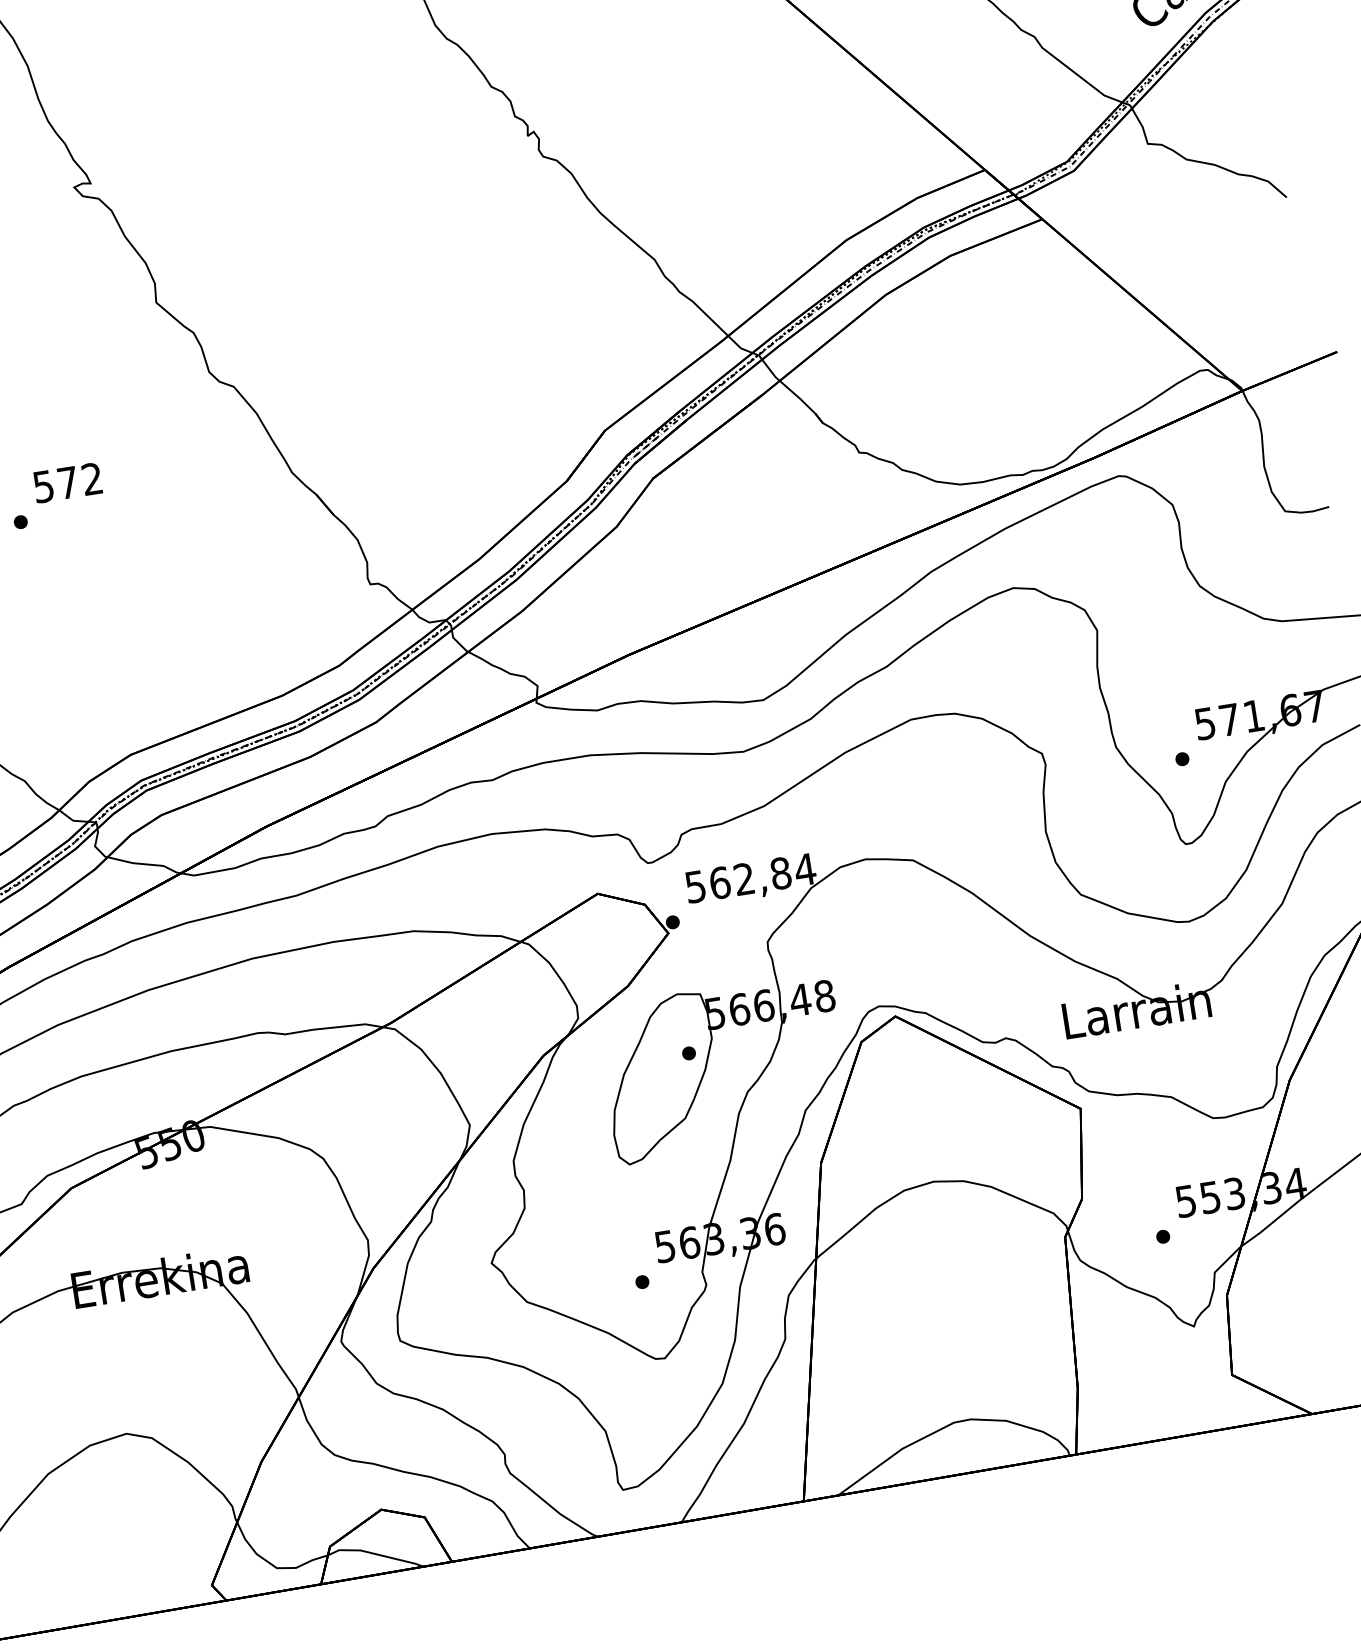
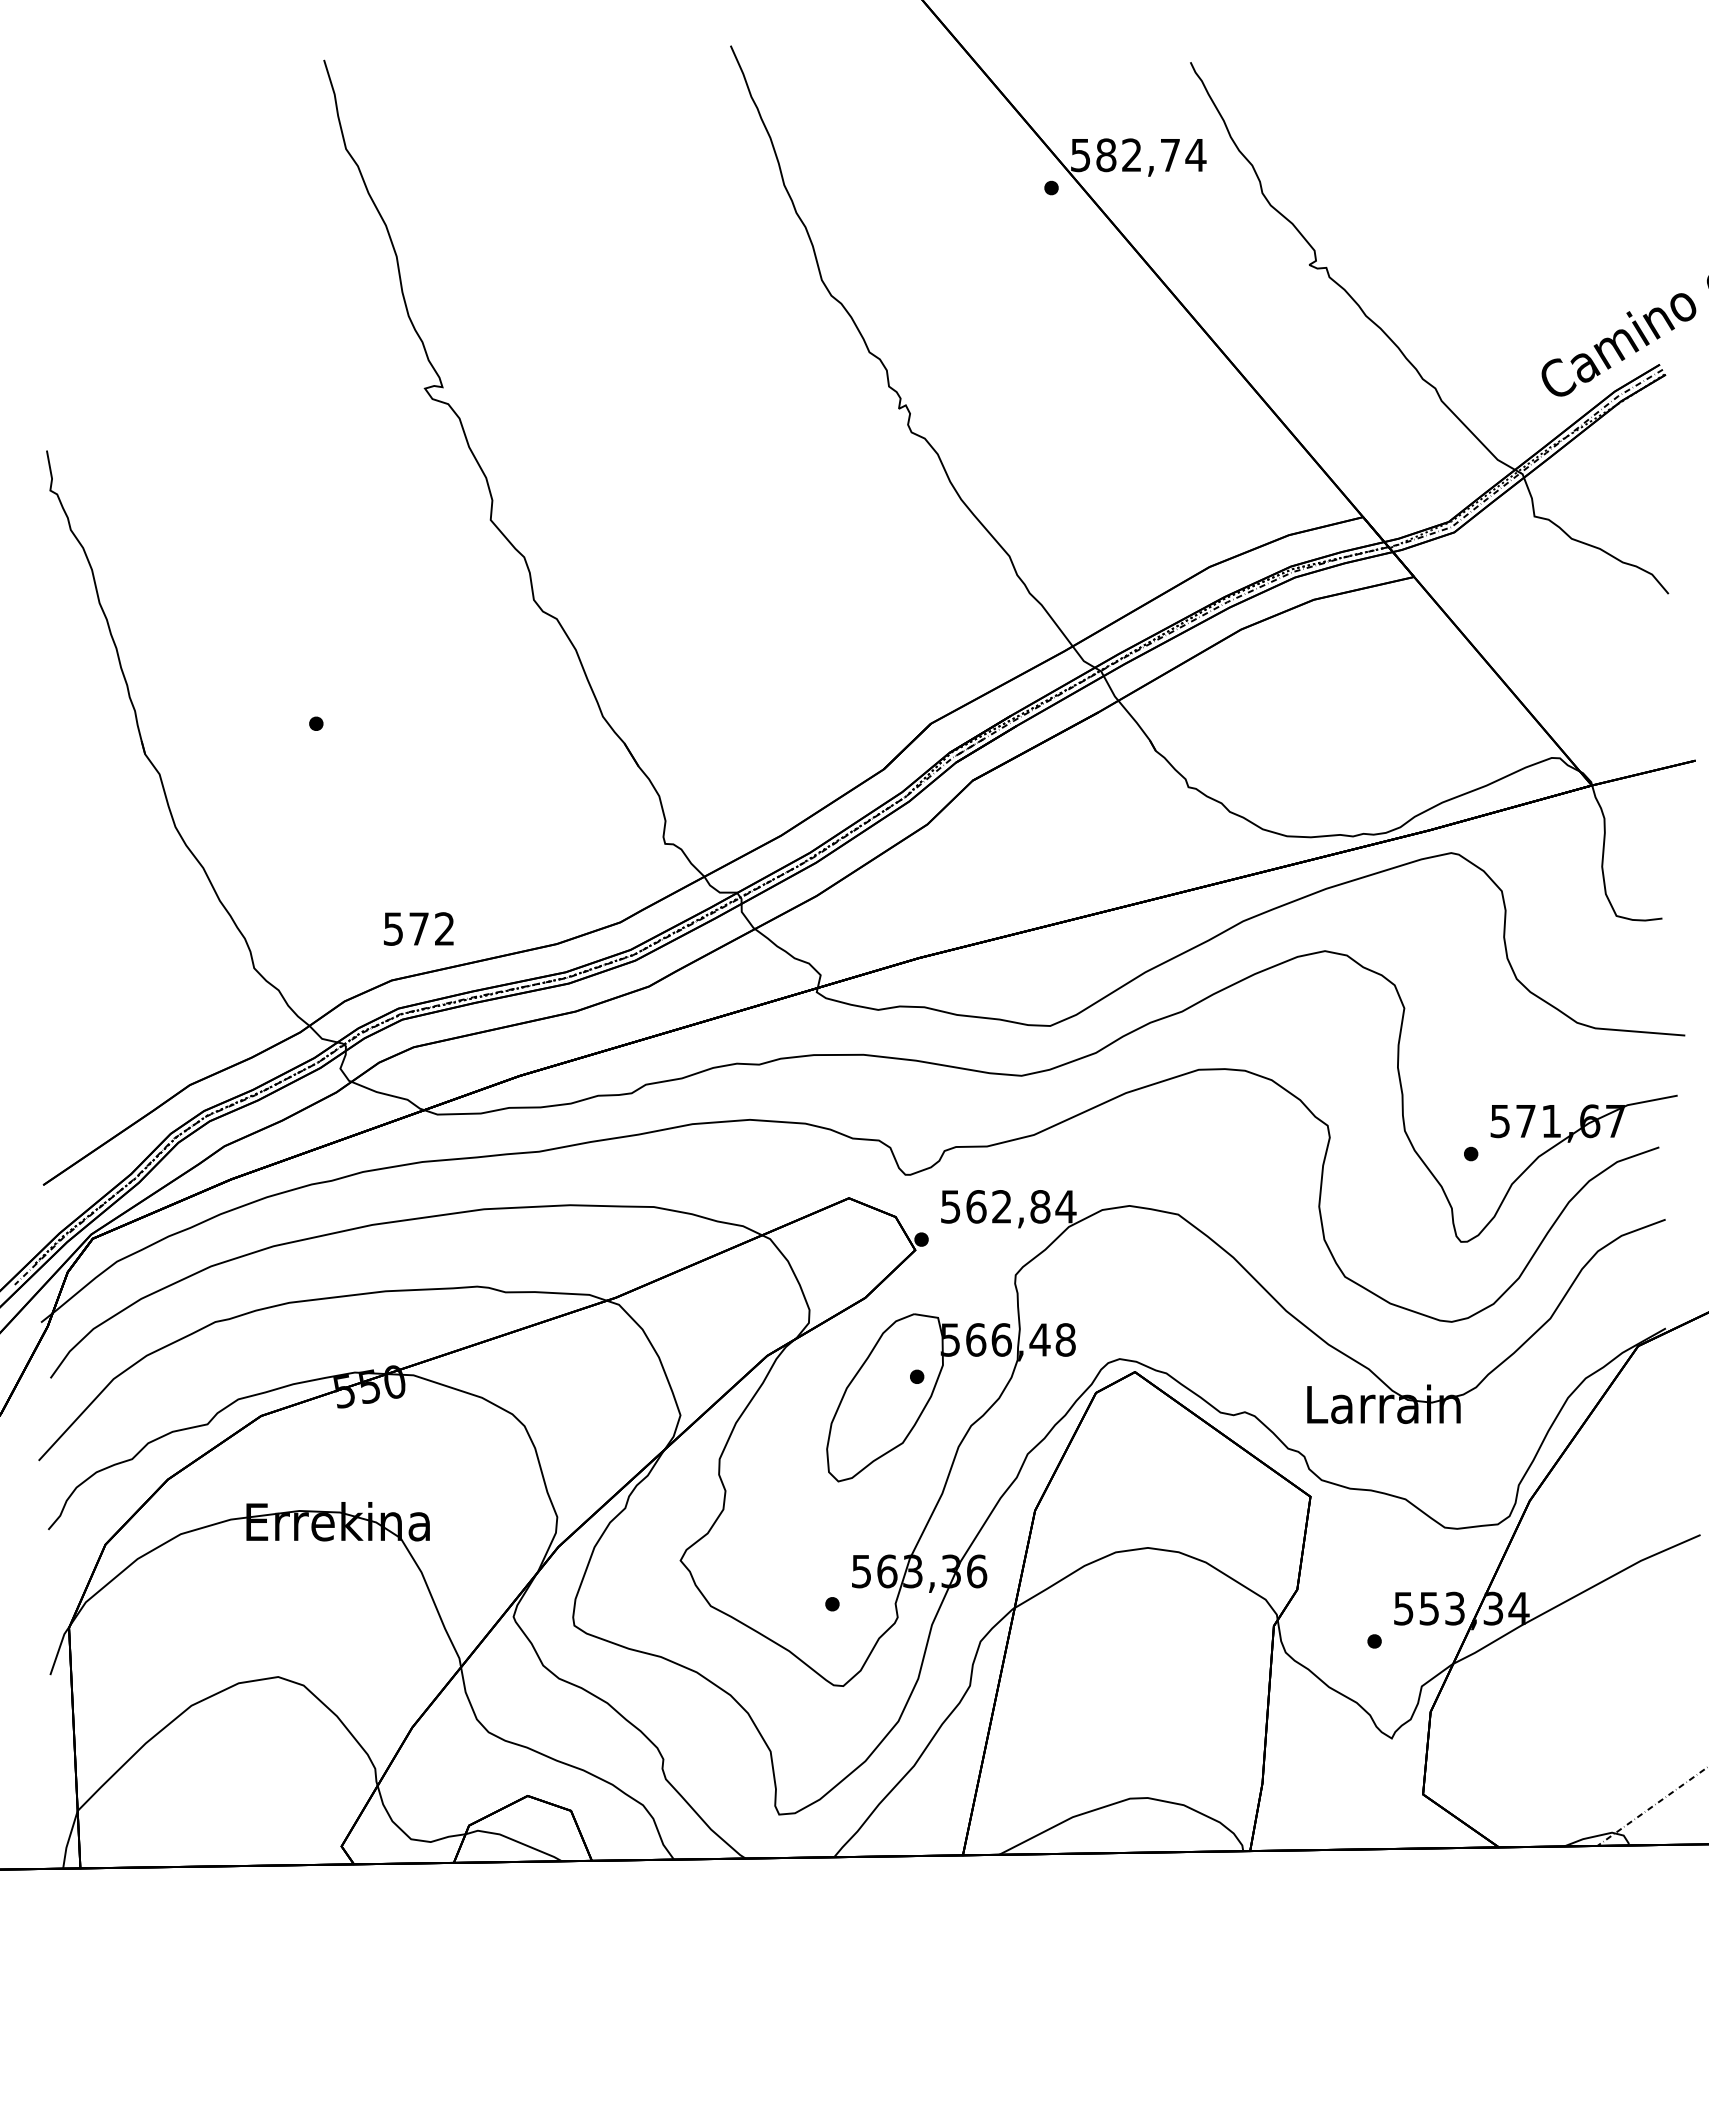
text: (67, 482) -> (418, 928), moved

